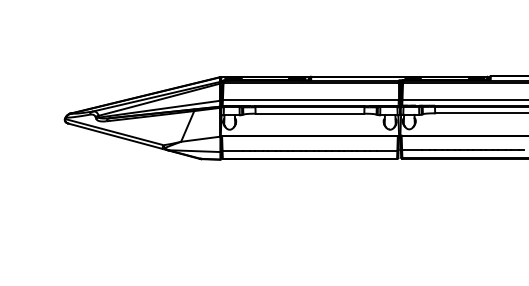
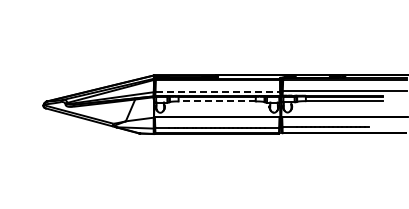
line: (311, 99) -> (218, 91), solid -> dashed
line: (310, 113) -> (217, 101), solid -> dashed

